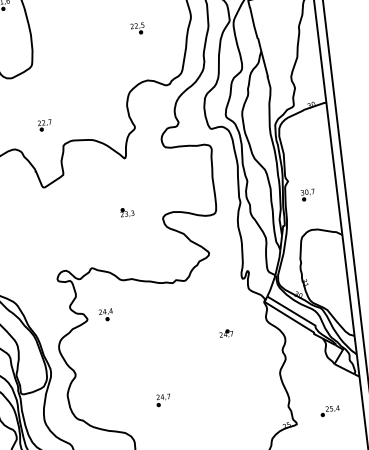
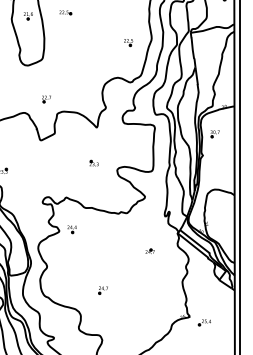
part: (137, 29) -> (128, 43), moved
part: (307, 195) -> (214, 134), moved
part: (328, 410) -> (203, 322), moved

